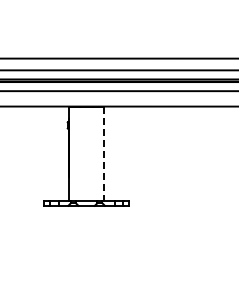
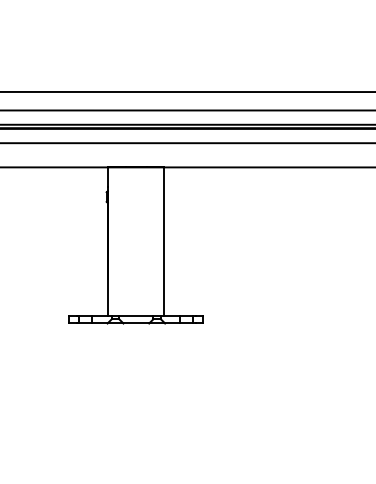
line: (104, 154) -> (164, 242), dashed -> solid

